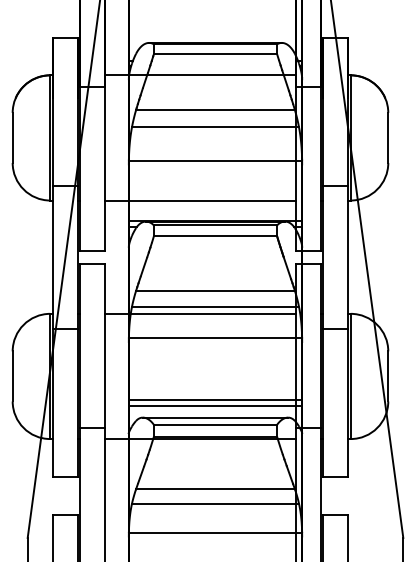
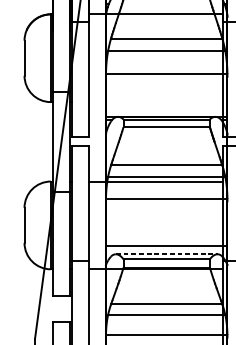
line: (200, 200) -> (156, 102), removed
line: (215, 400) -> (166, 242), removed
line: (215, 417) -> (166, 254), solid -> dashed

